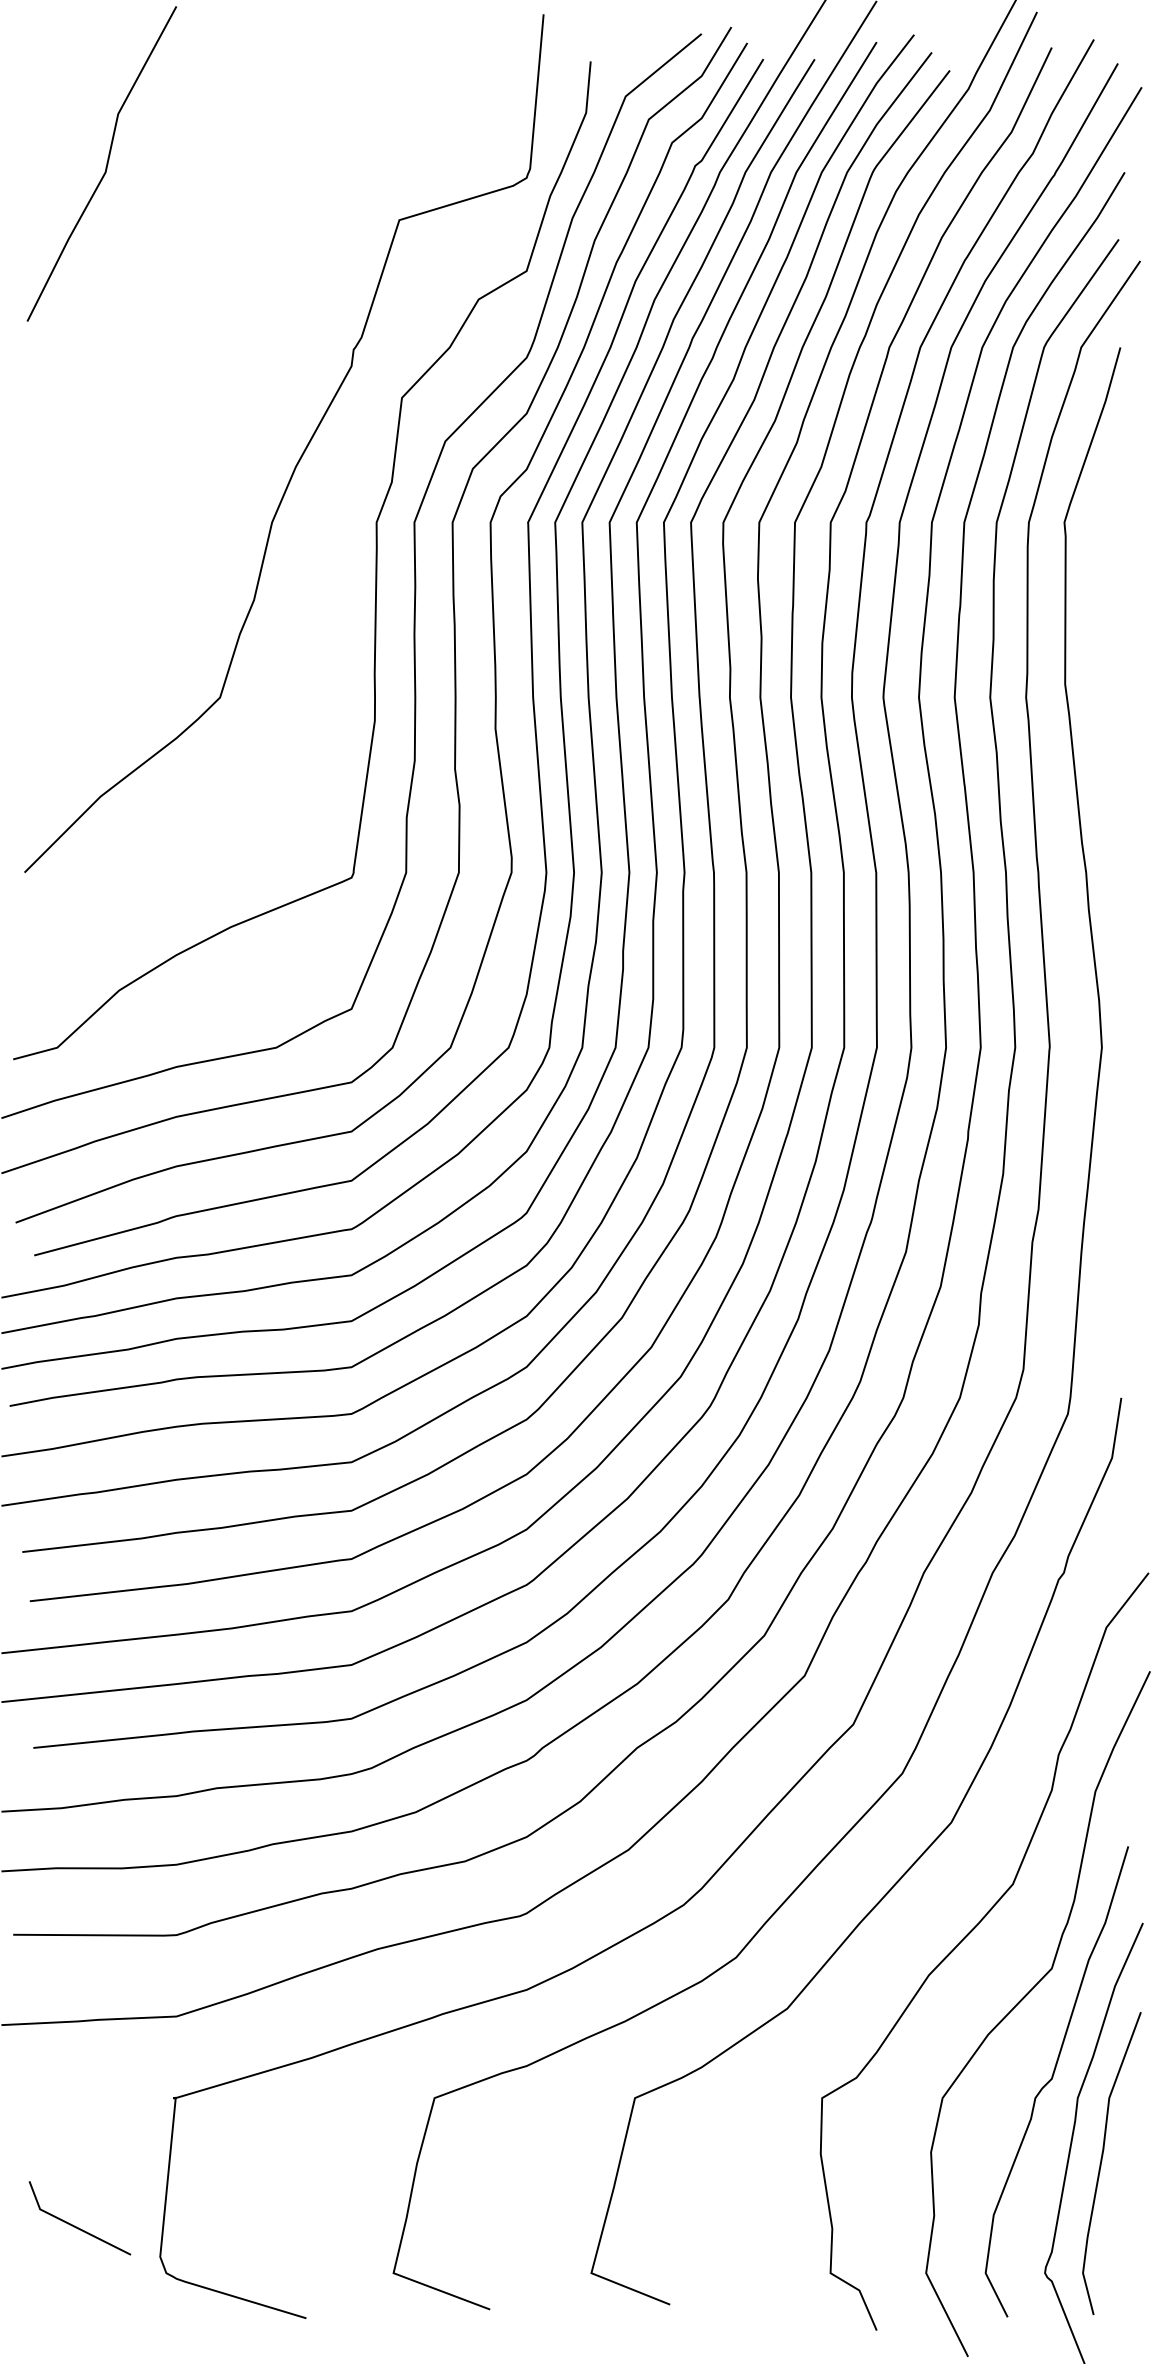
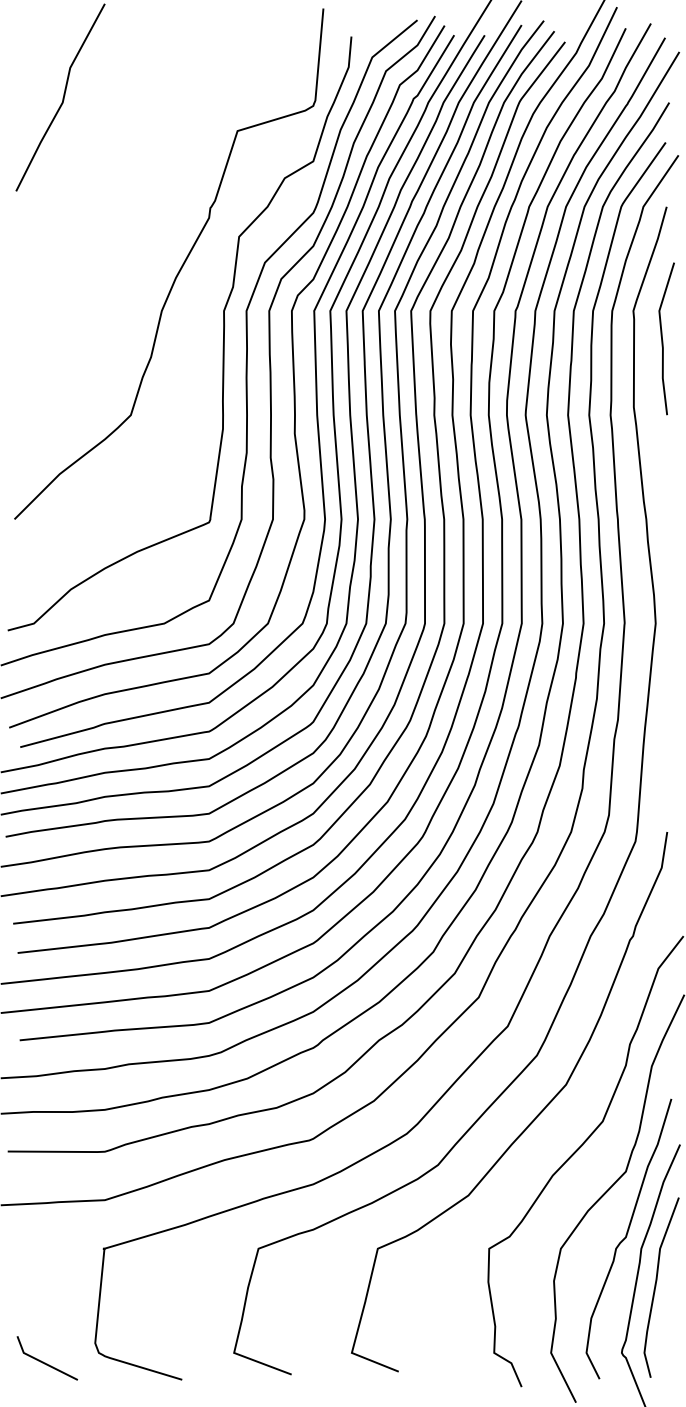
line: (1115, 572) -> (663, 340), added
line: (76, 2225) -> (45, 1362), moved

